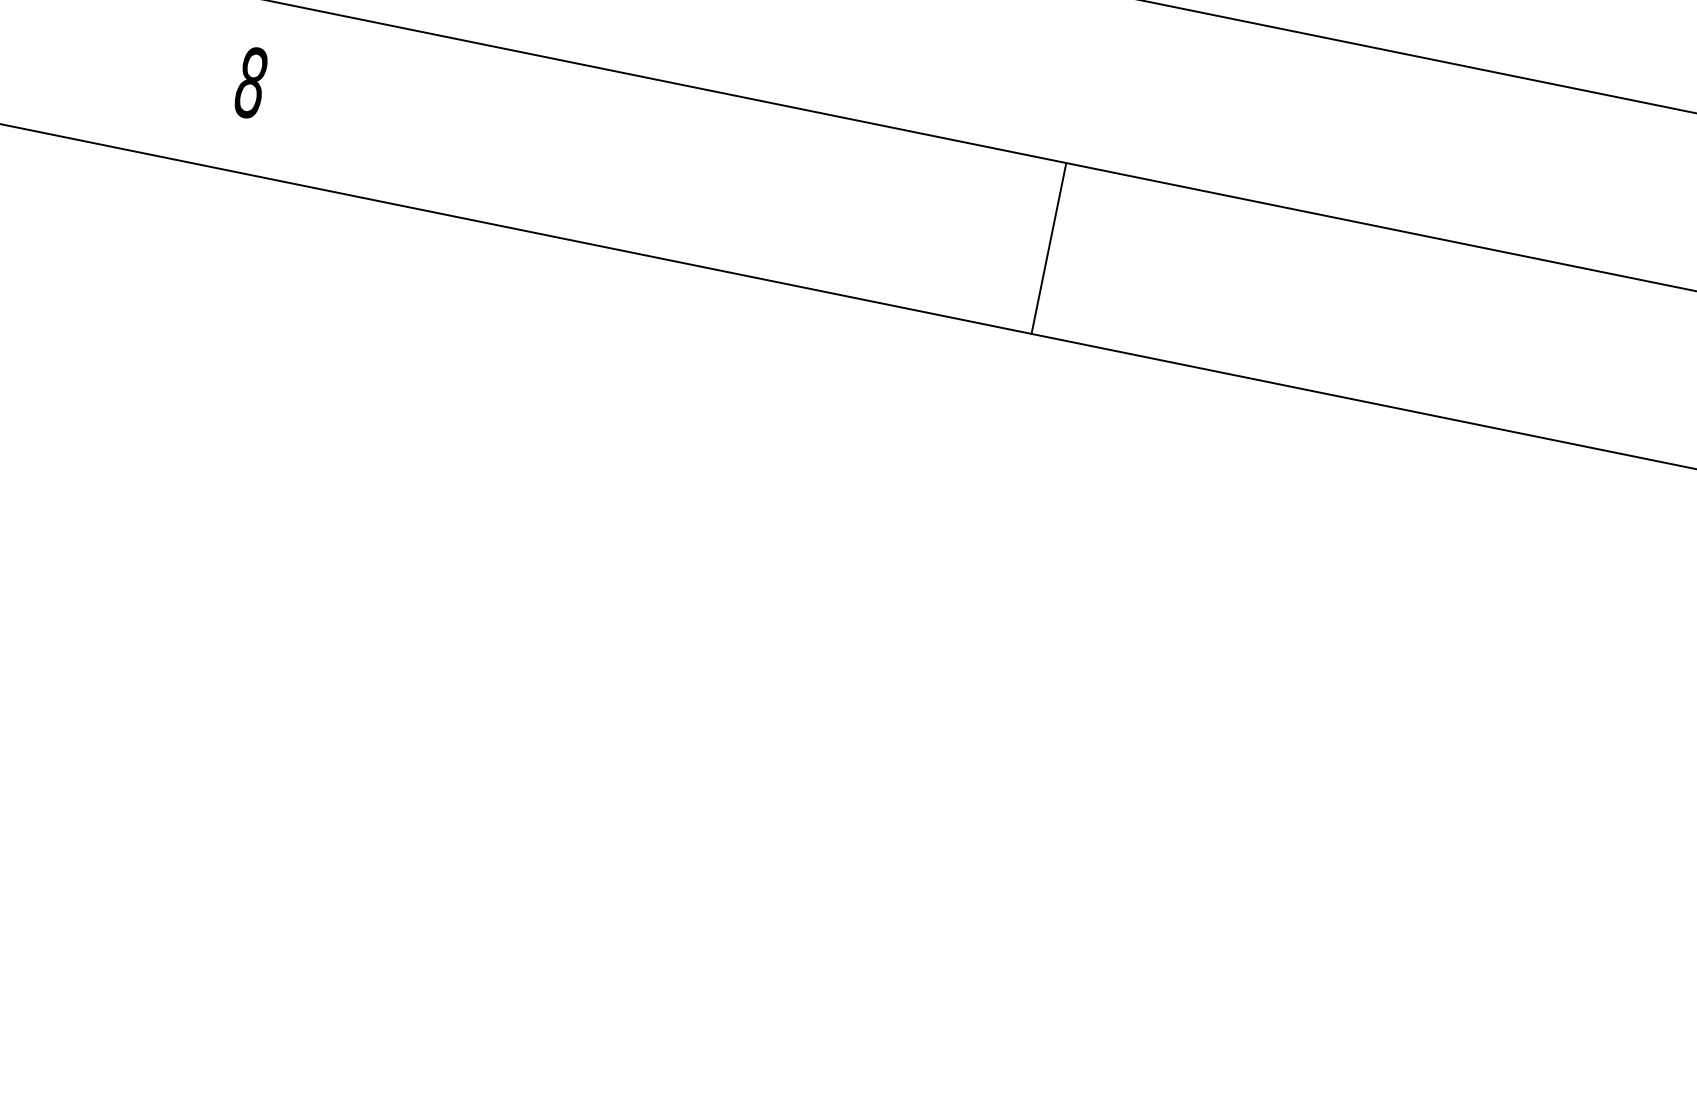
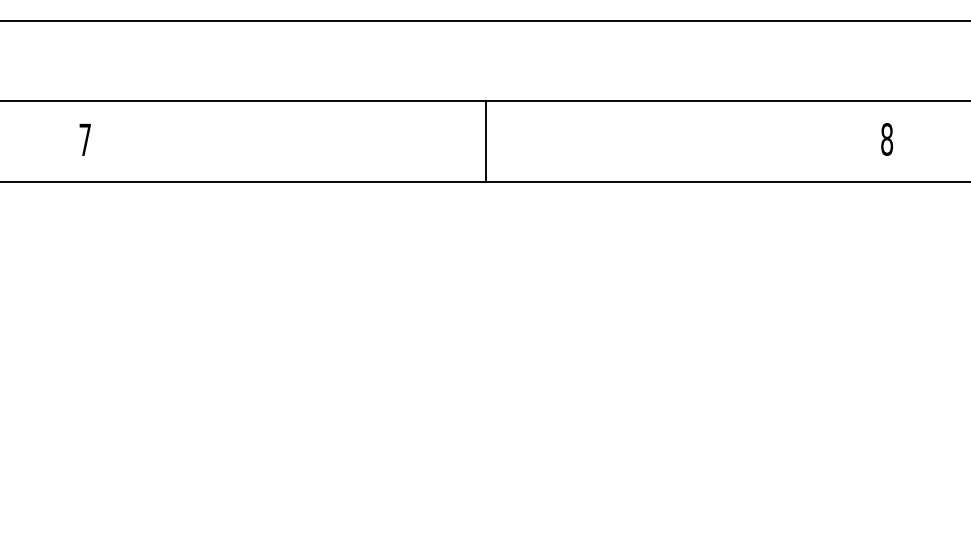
text: (252, 82) -> (85, 139), 8 -> 7
line: (1048, 248) -> (485, 141), moved

